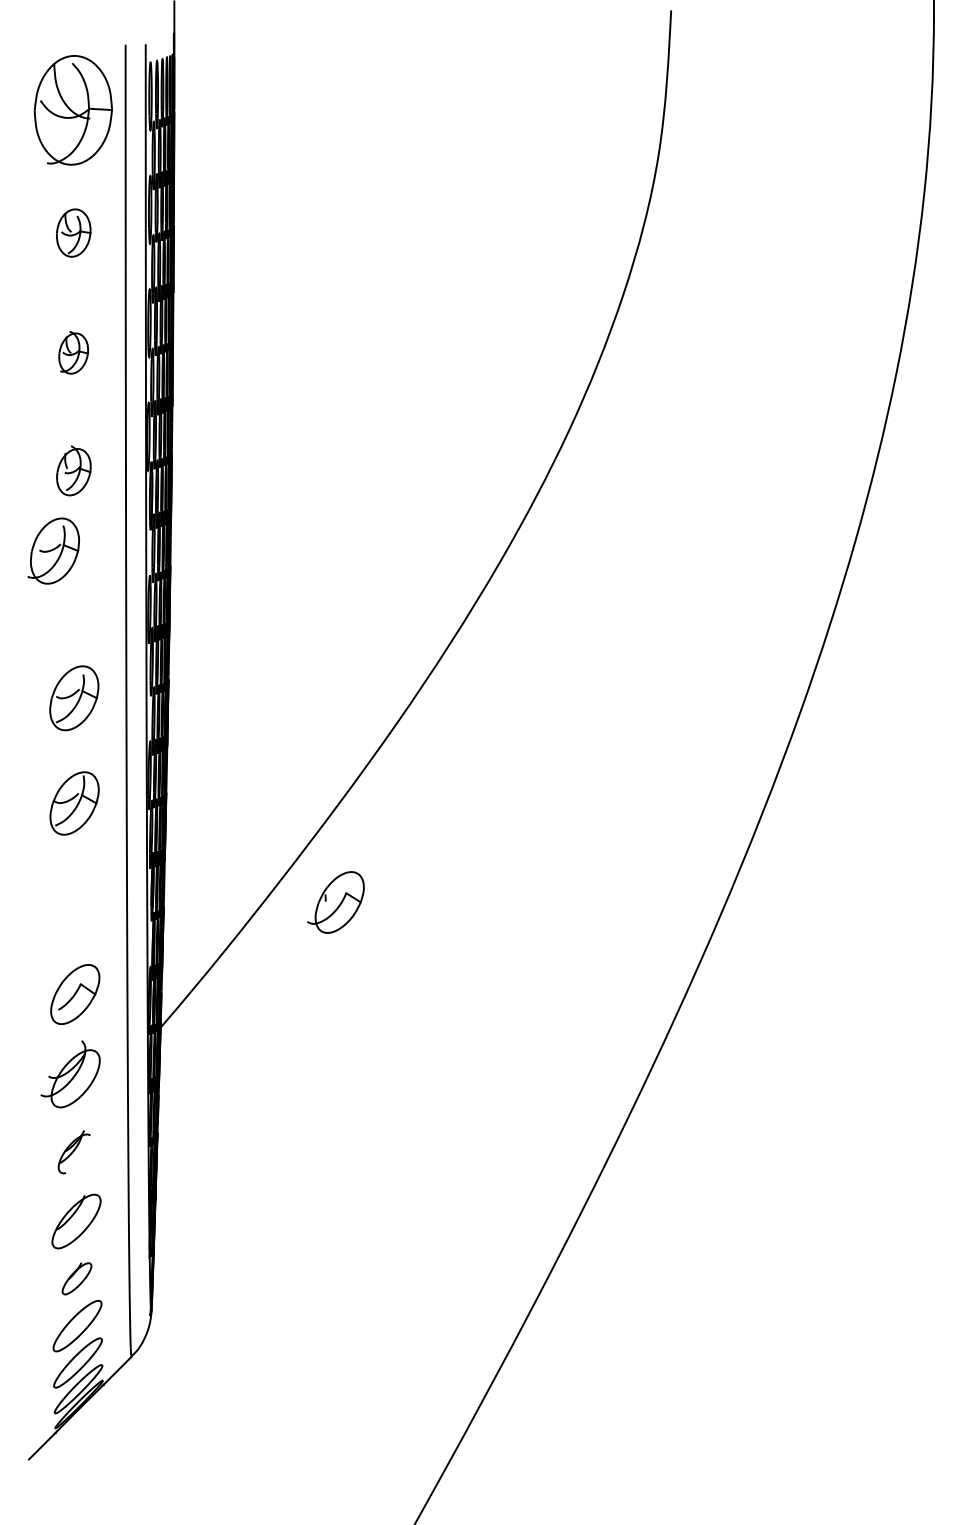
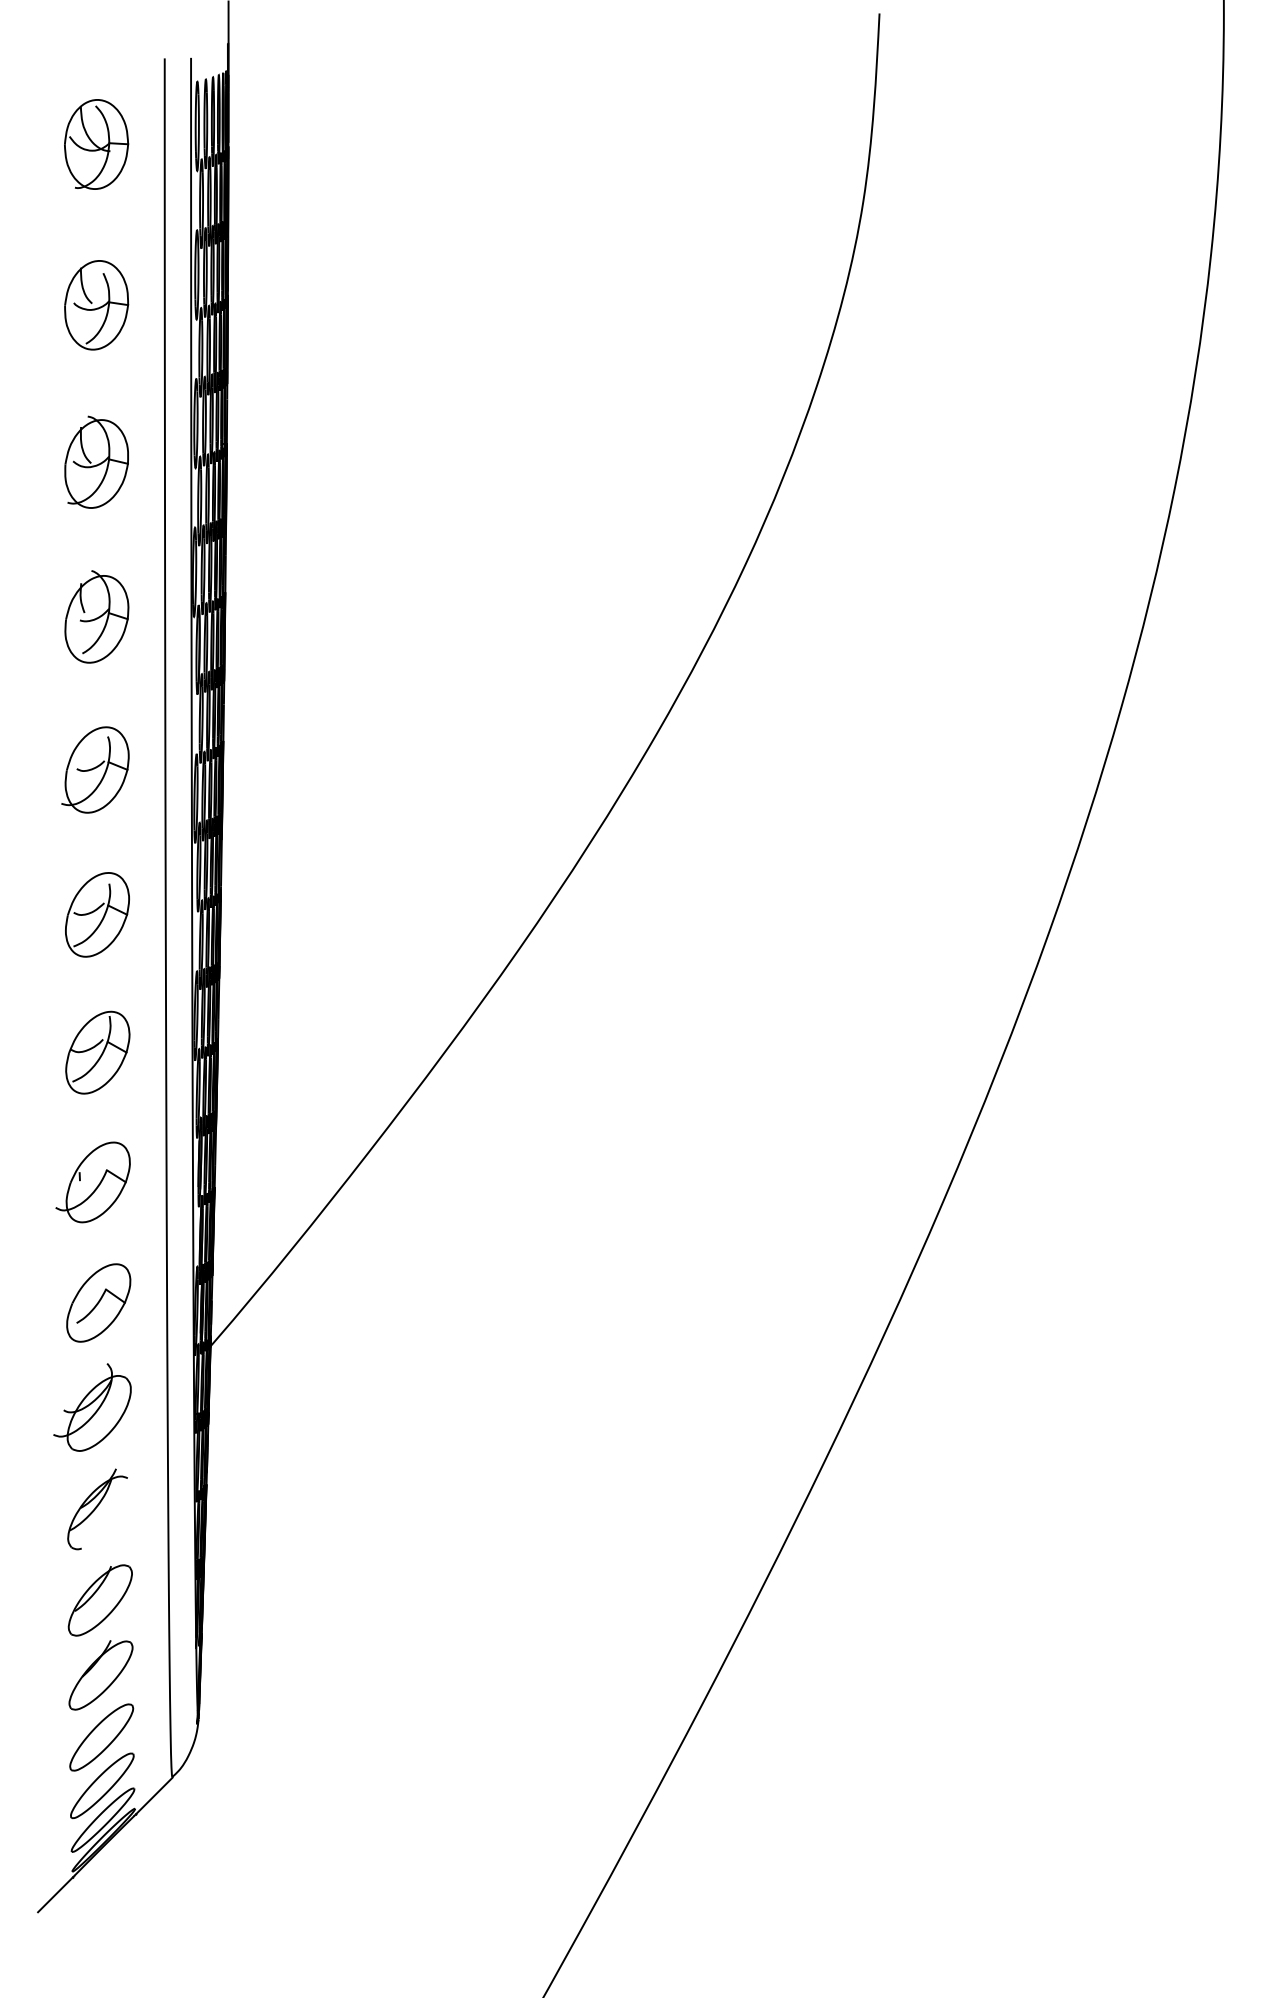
part: (73, 110) -> (96, 144), size x0.62
part: (73, 233) -> (96, 305), size x1.43
part: (73, 352) -> (96, 461), size x1.67
part: (73, 470) -> (96, 616), size x1.43
part: (53, 550) -> (95, 769), moved
part: (335, 902) -> (92, 1182), moved
part: (74, 1152) -> (97, 1509), size x1.43
part: (76, 1278) -> (100, 1675), size x1.67

